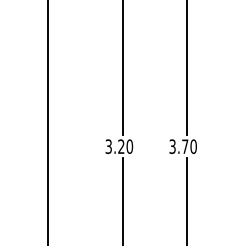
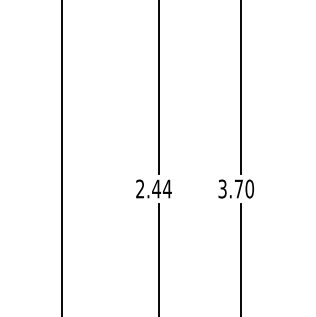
text: (119, 146) -> (153, 188), 3.20 -> 2.44

